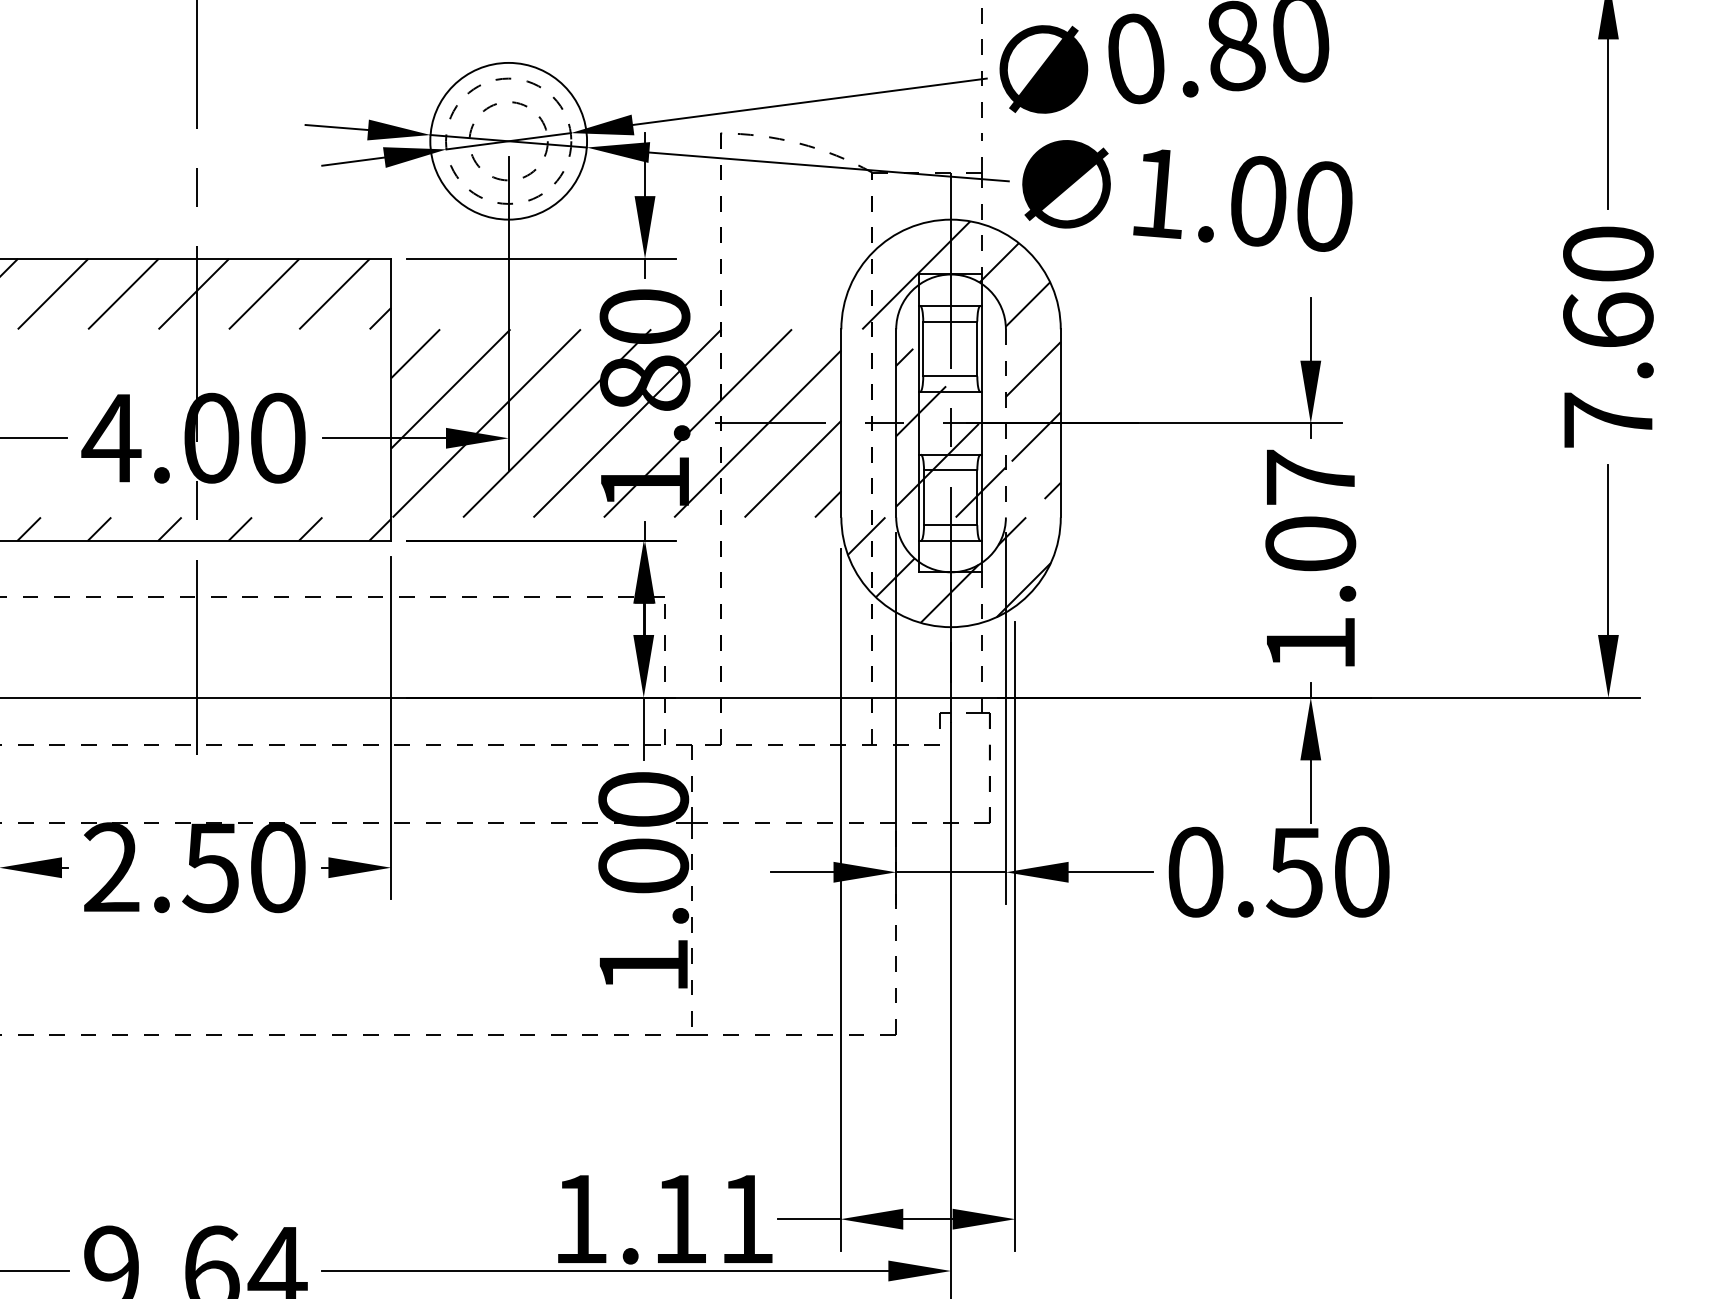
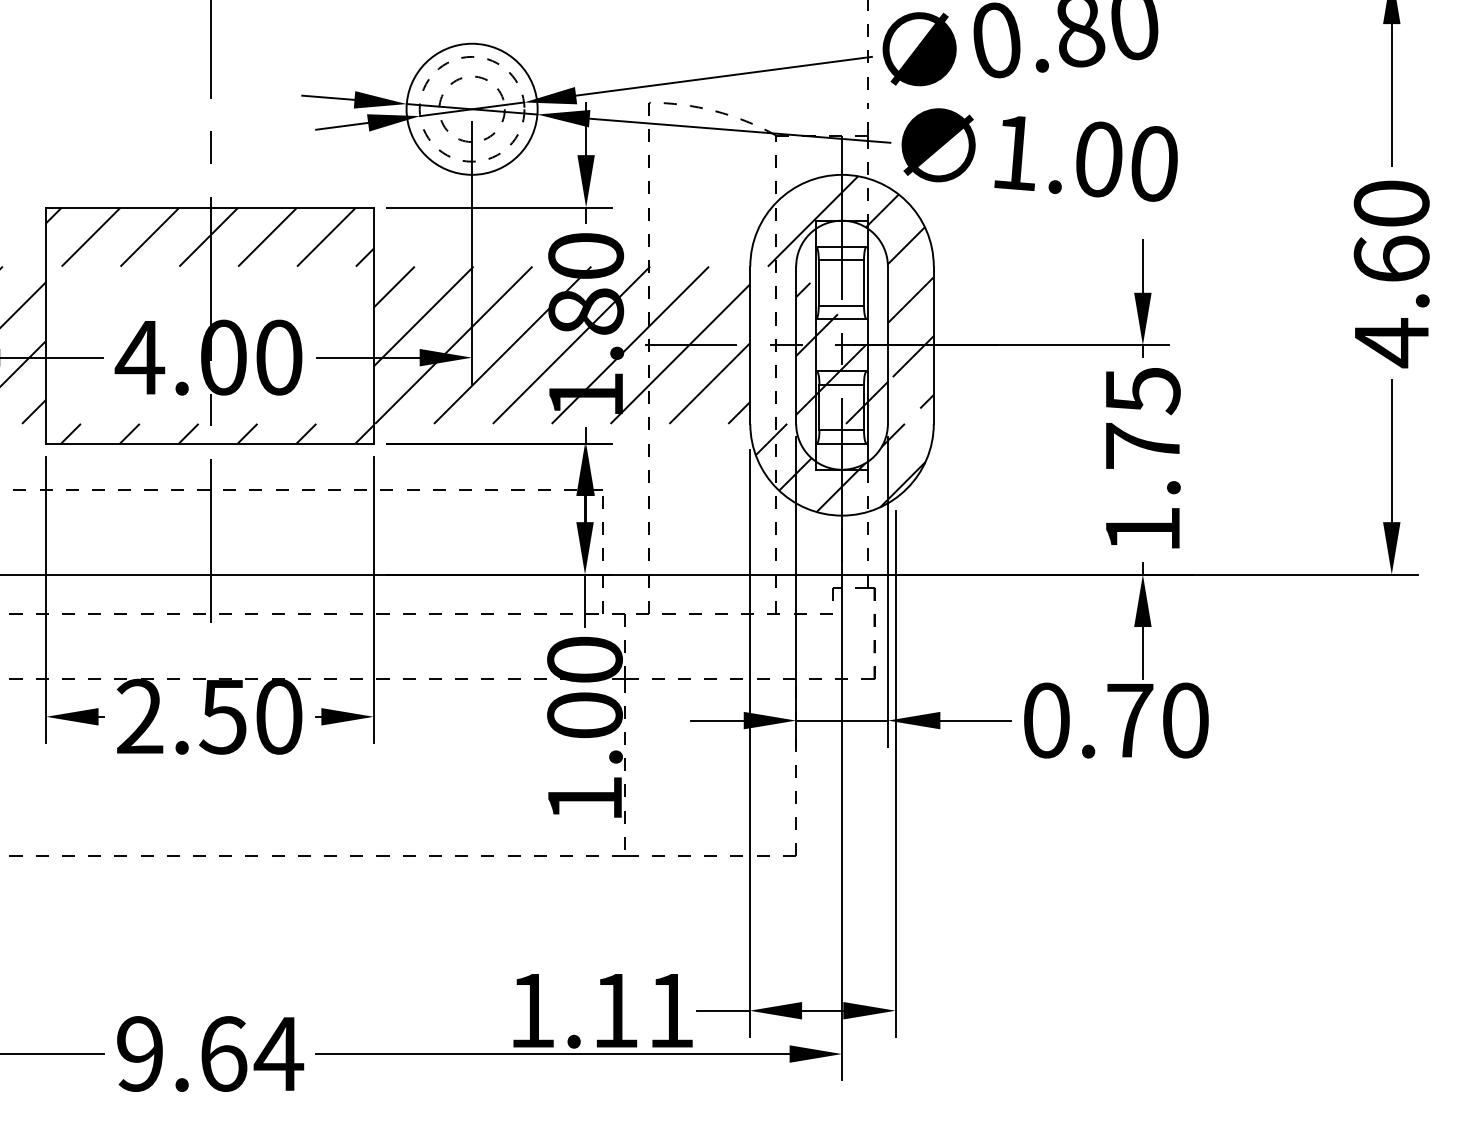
text: (1608, 421) -> (1391, 343), 7.60 -> 4.60
line: (1005, 423) -> (887, 345), dashed -> solid
text: (1310, 509) -> (1142, 417), 1.07 -> 1.75
text: (1294, 873) -> (1129, 721), 0.50 -> 0.70

